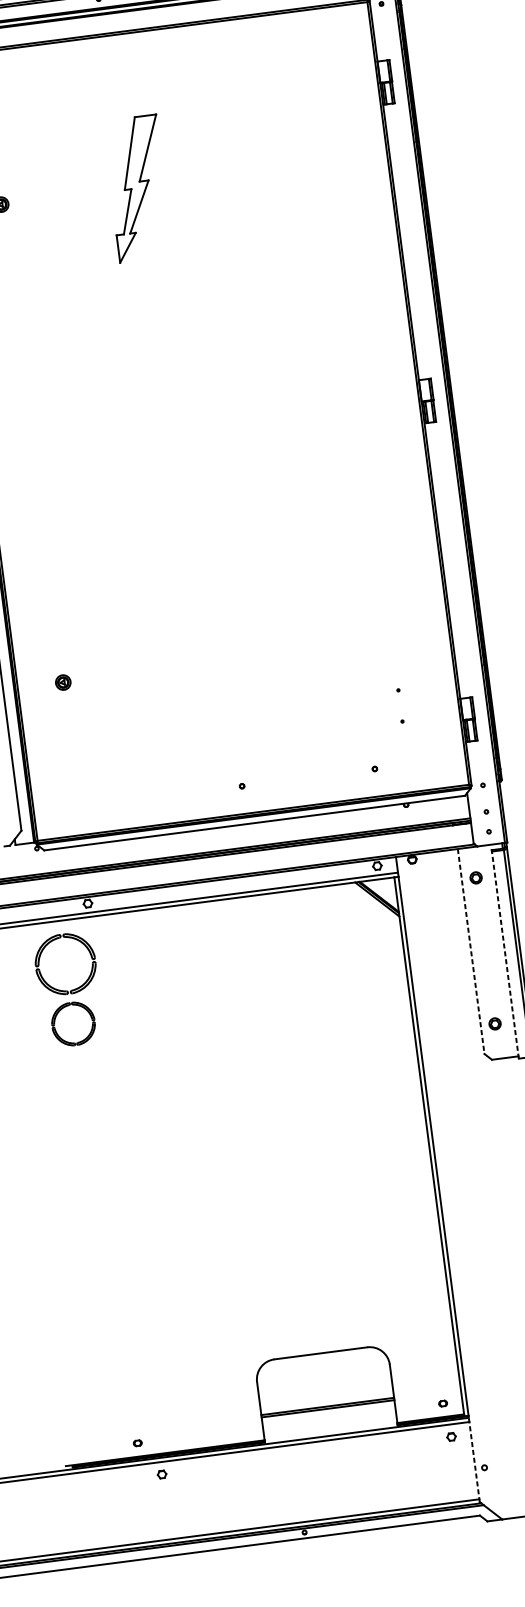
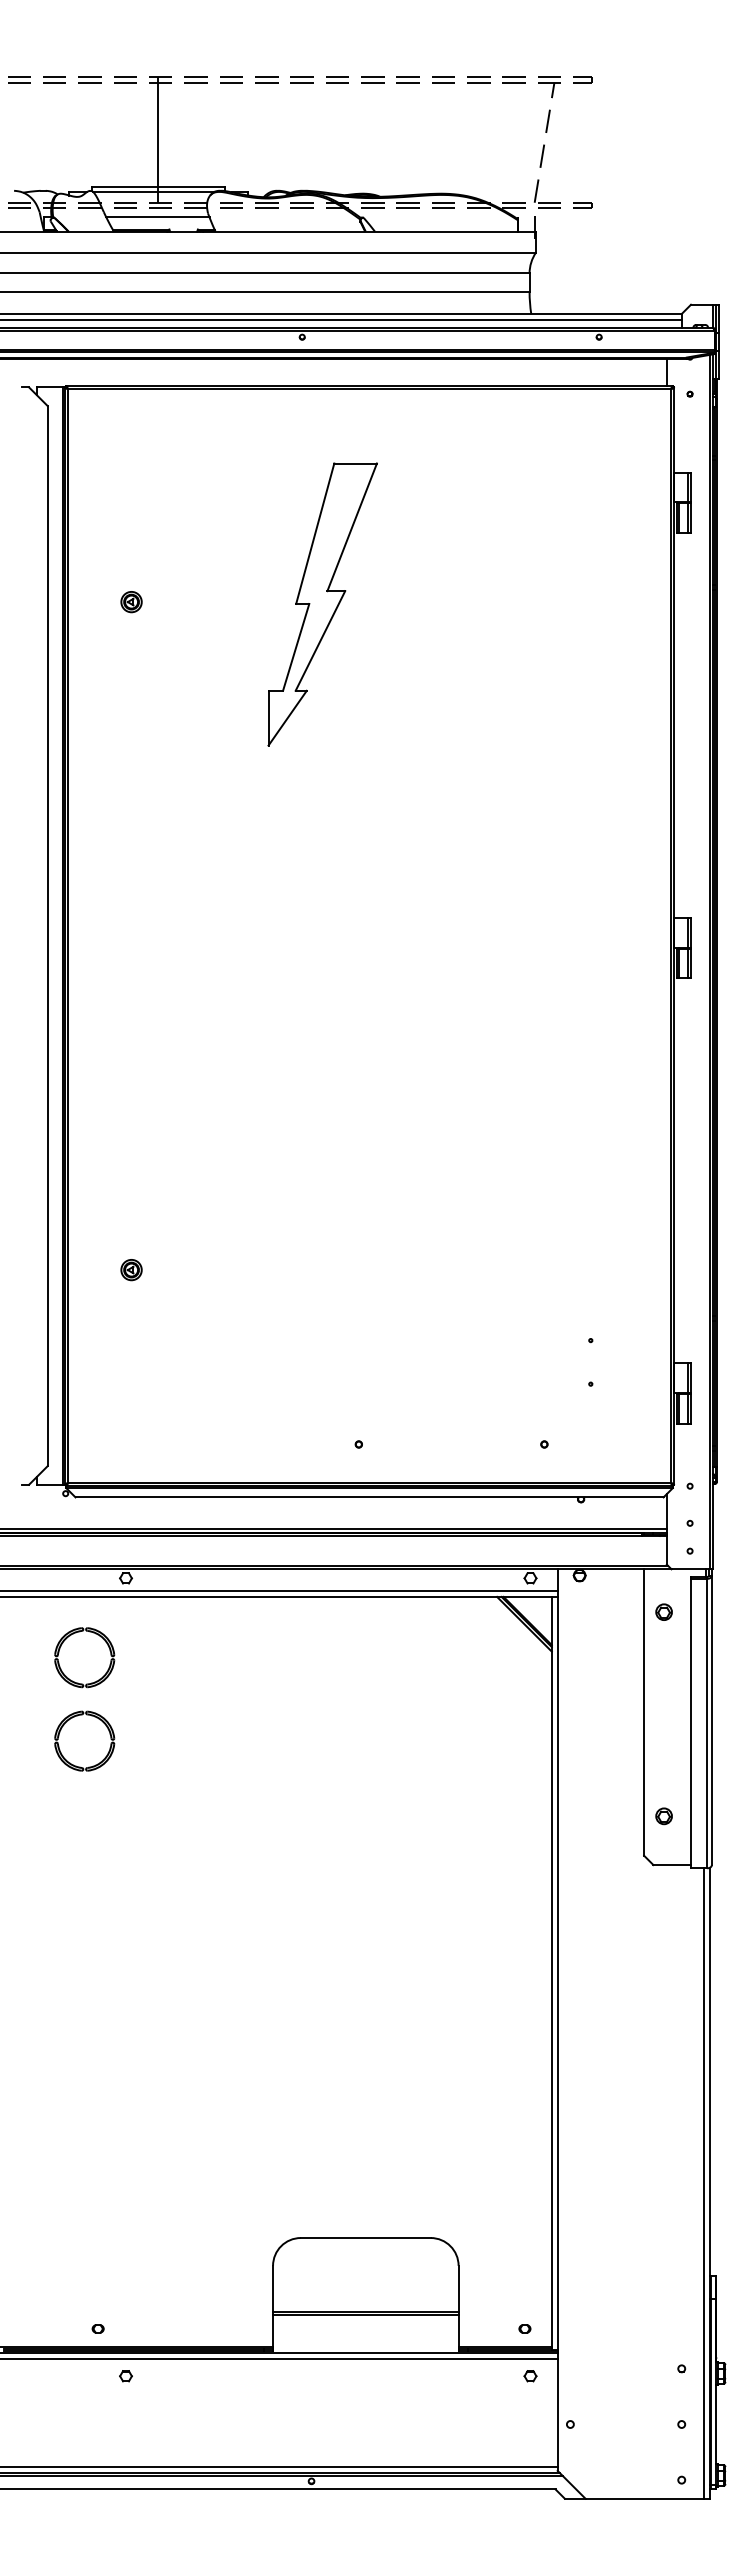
part: (138, 188) -> (322, 604), size x1.43
line: (471, 952) -> (644, 1713), dashed -> solid
line: (505, 955) -> (690, 1723), dashed -> solid
part: (65, 964) -> (84, 1657), size x0.71
line: (474, 1458) -> (557, 2410), dashed -> solid

